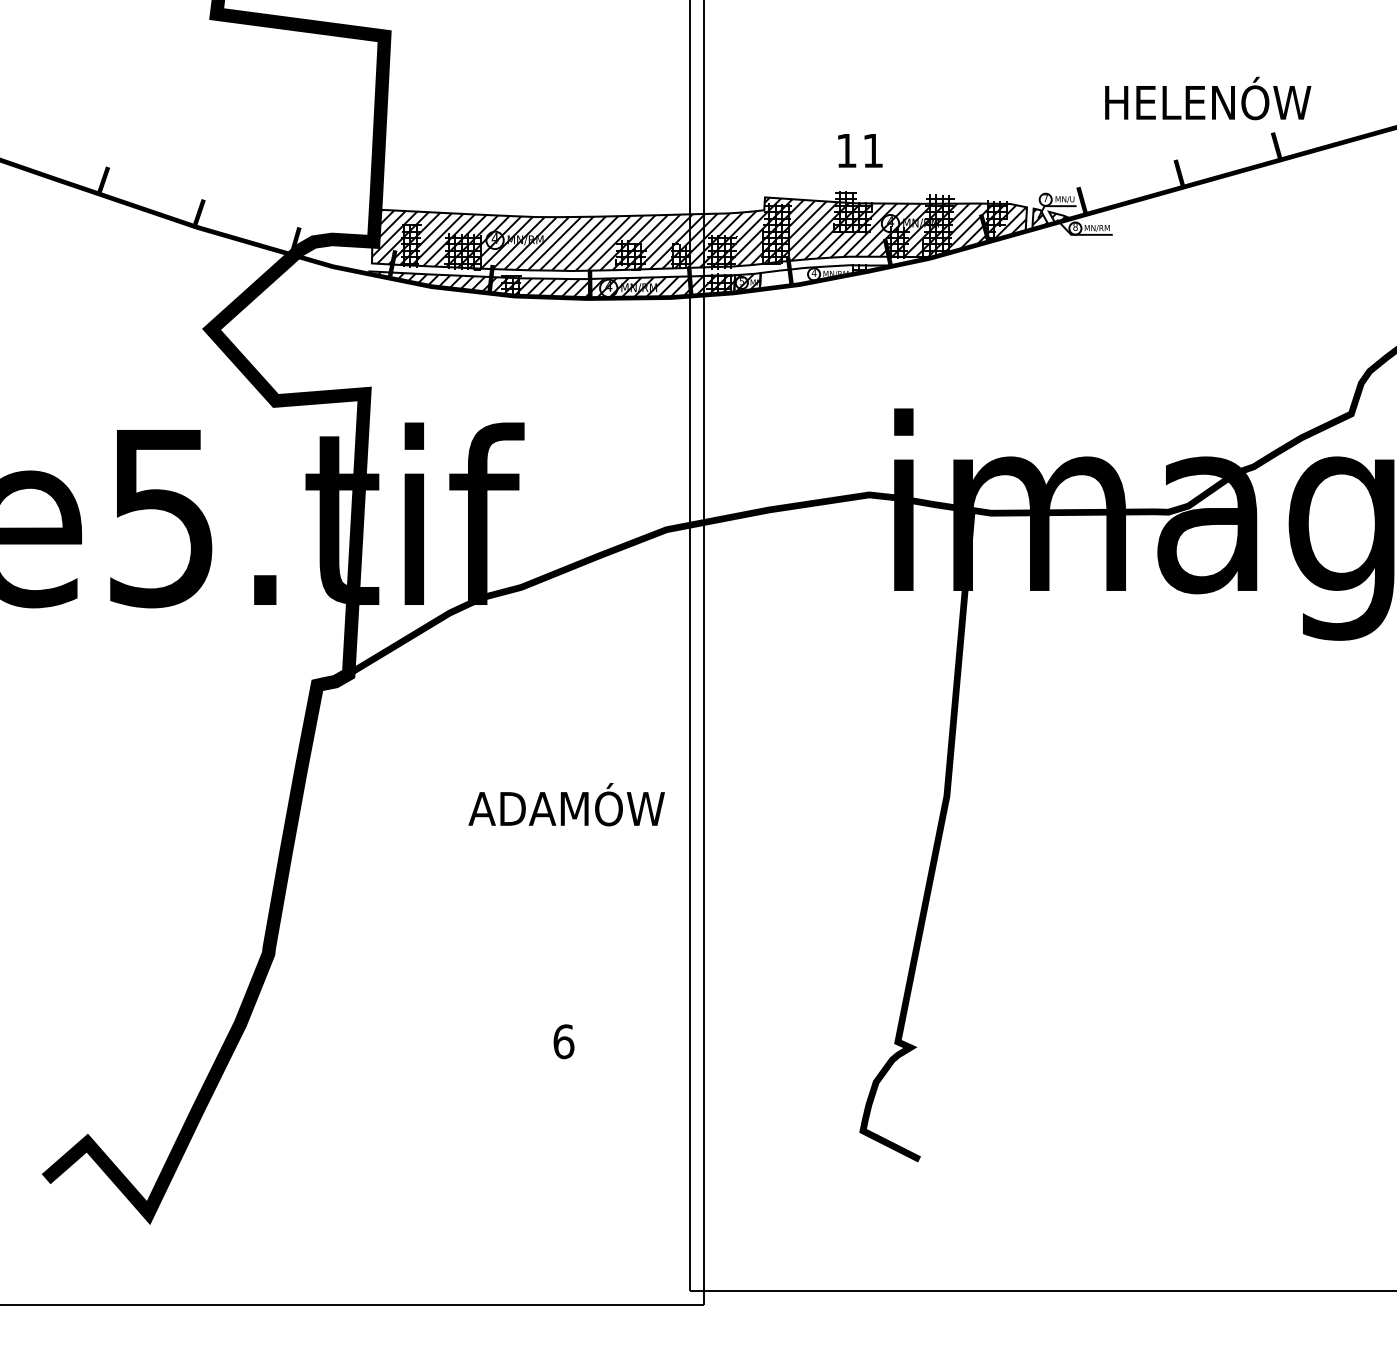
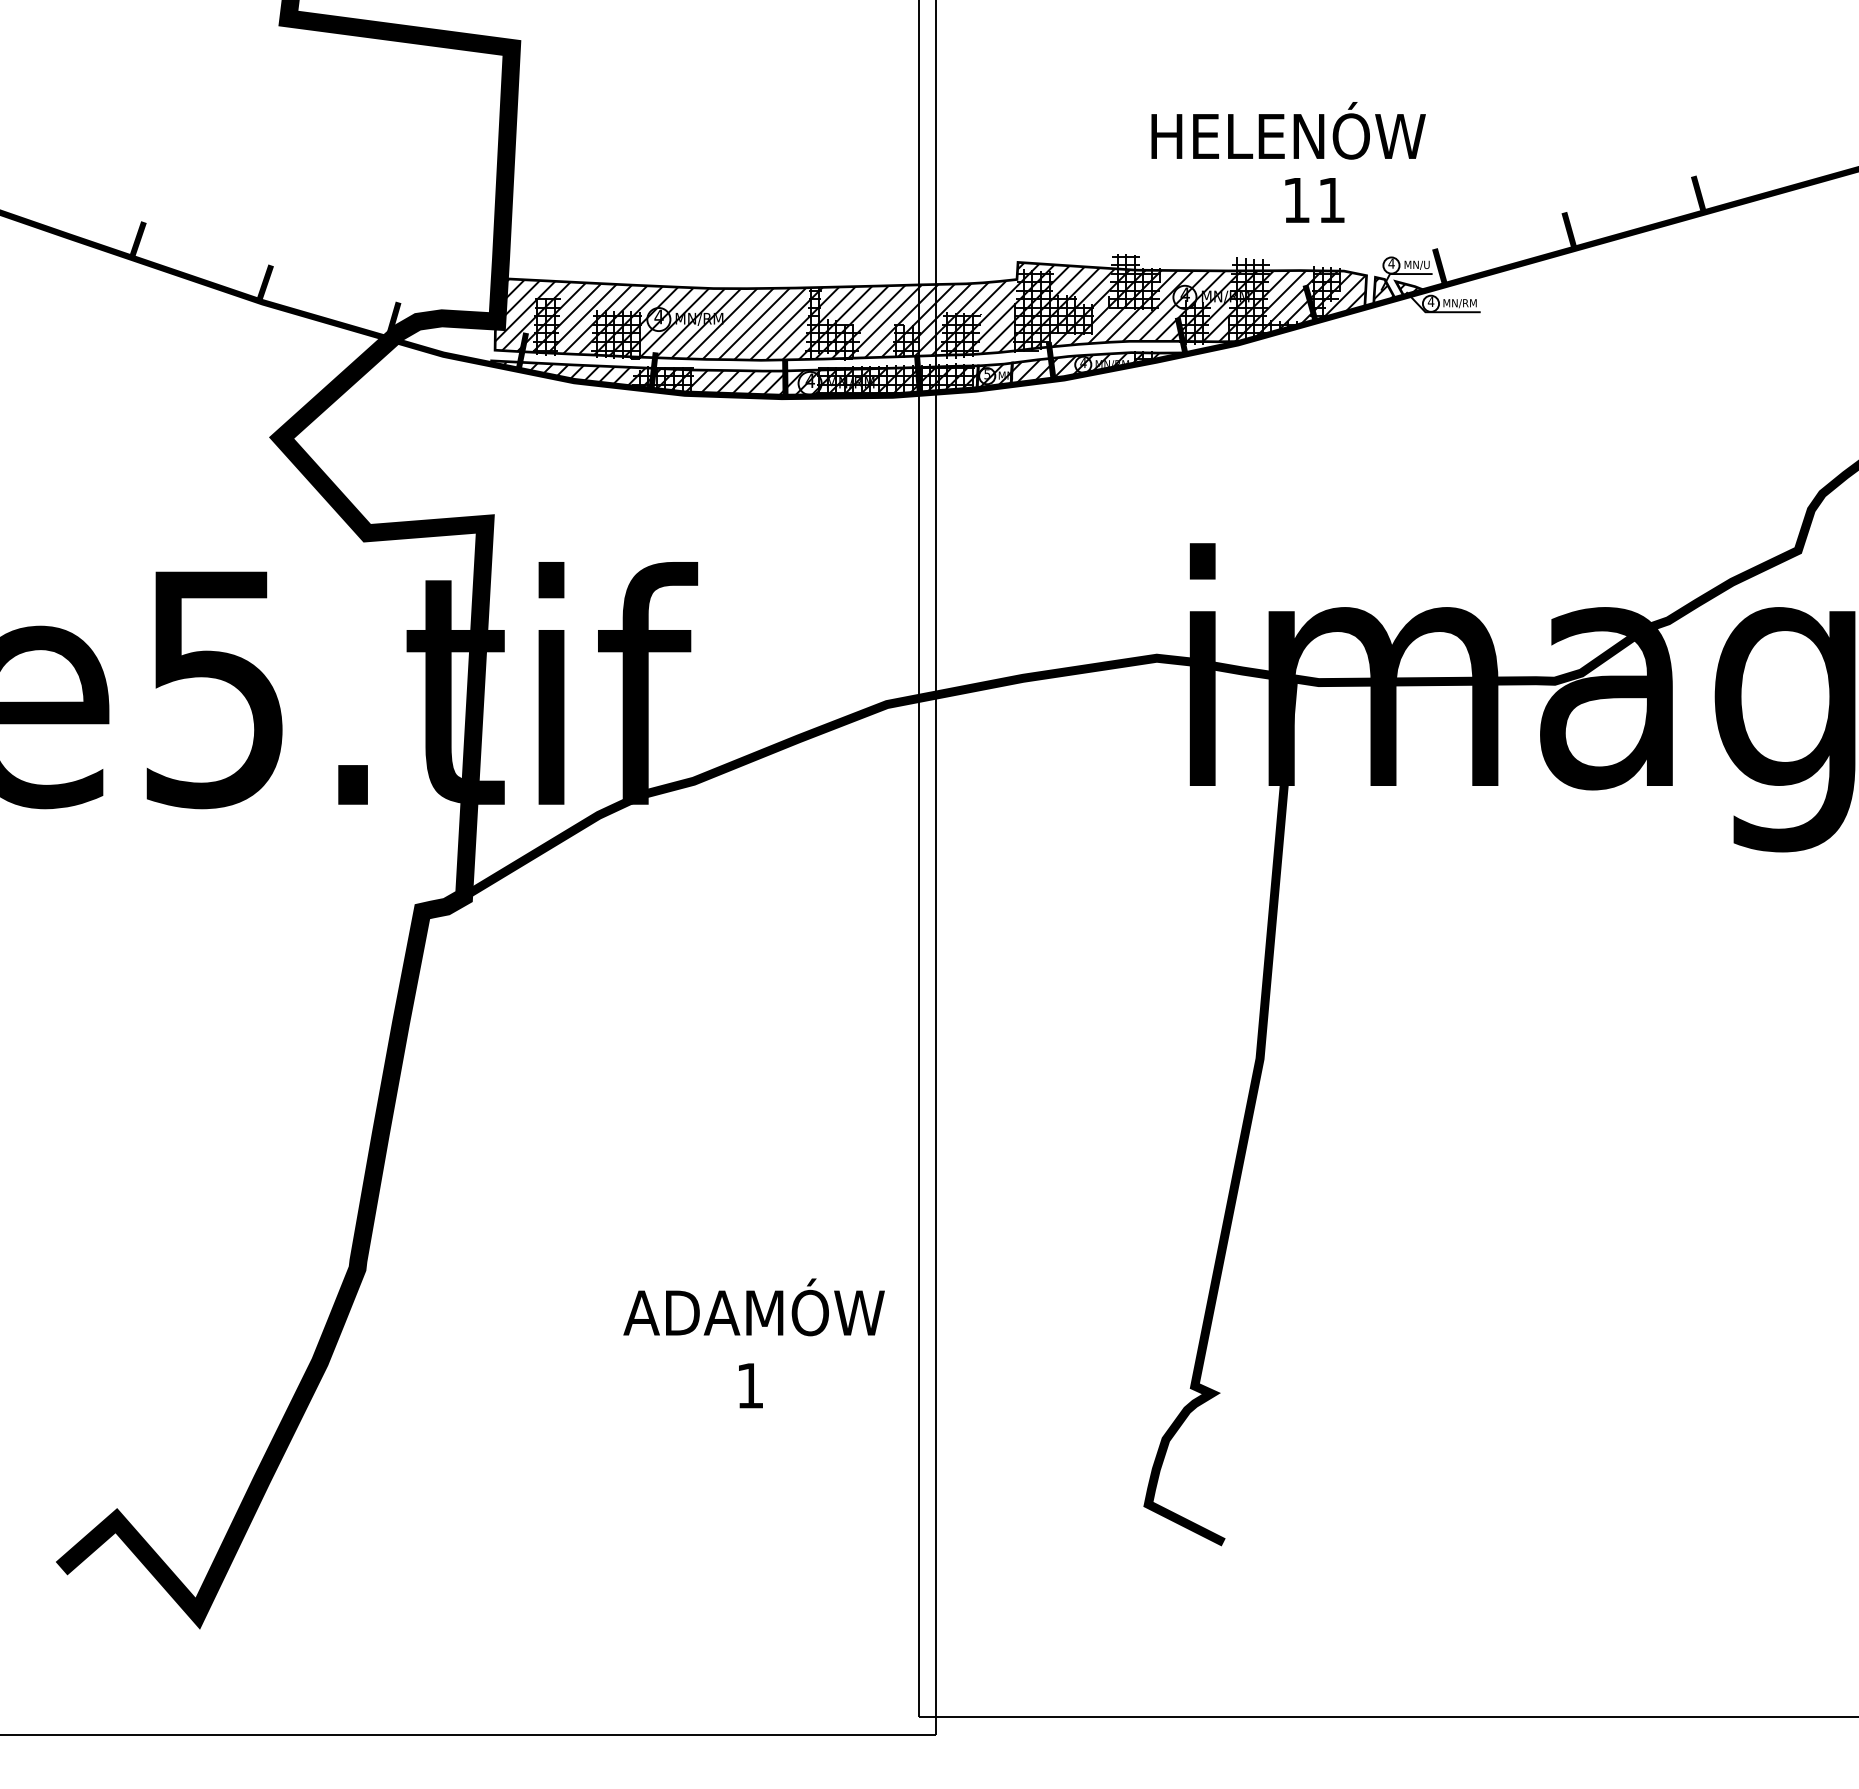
text: (1208, 98) -> (1288, 130), moved
text: (860, 150) -> (1314, 200), moved
text: (1045, 198) -> (1391, 263), 7 -> 4
text: (1075, 227) -> (1430, 302), 8 -> 4
hatch: (805, 236) -> (1071, 314), added
hatch: (610, 243) -> (812, 323), added
hatch: (966, 245) -> (1285, 326), added
hatch: (827, 277) -> (1101, 368), added
hatch: (488, 284) -> (649, 378), added
hatch: (660, 286) -> (878, 380), added
text: (566, 804) -> (753, 1307), moved
text: (563, 1041) -> (750, 1385), 6 -> 1

